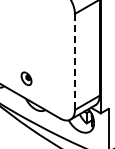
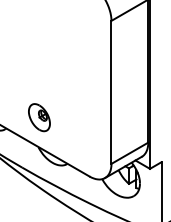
line: (74, 62) -> (110, 93), dashed -> solid
part: (26, 78) -> (39, 116), size x1.43

